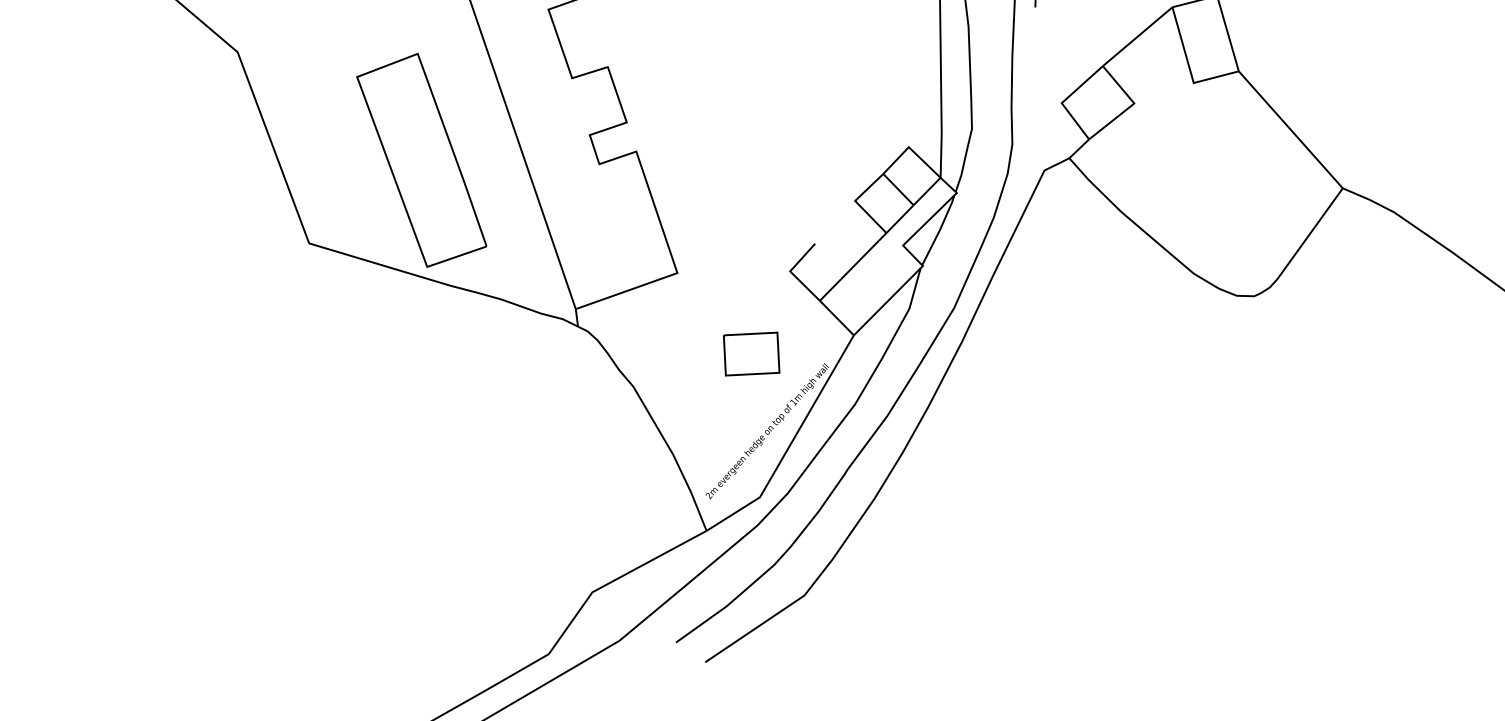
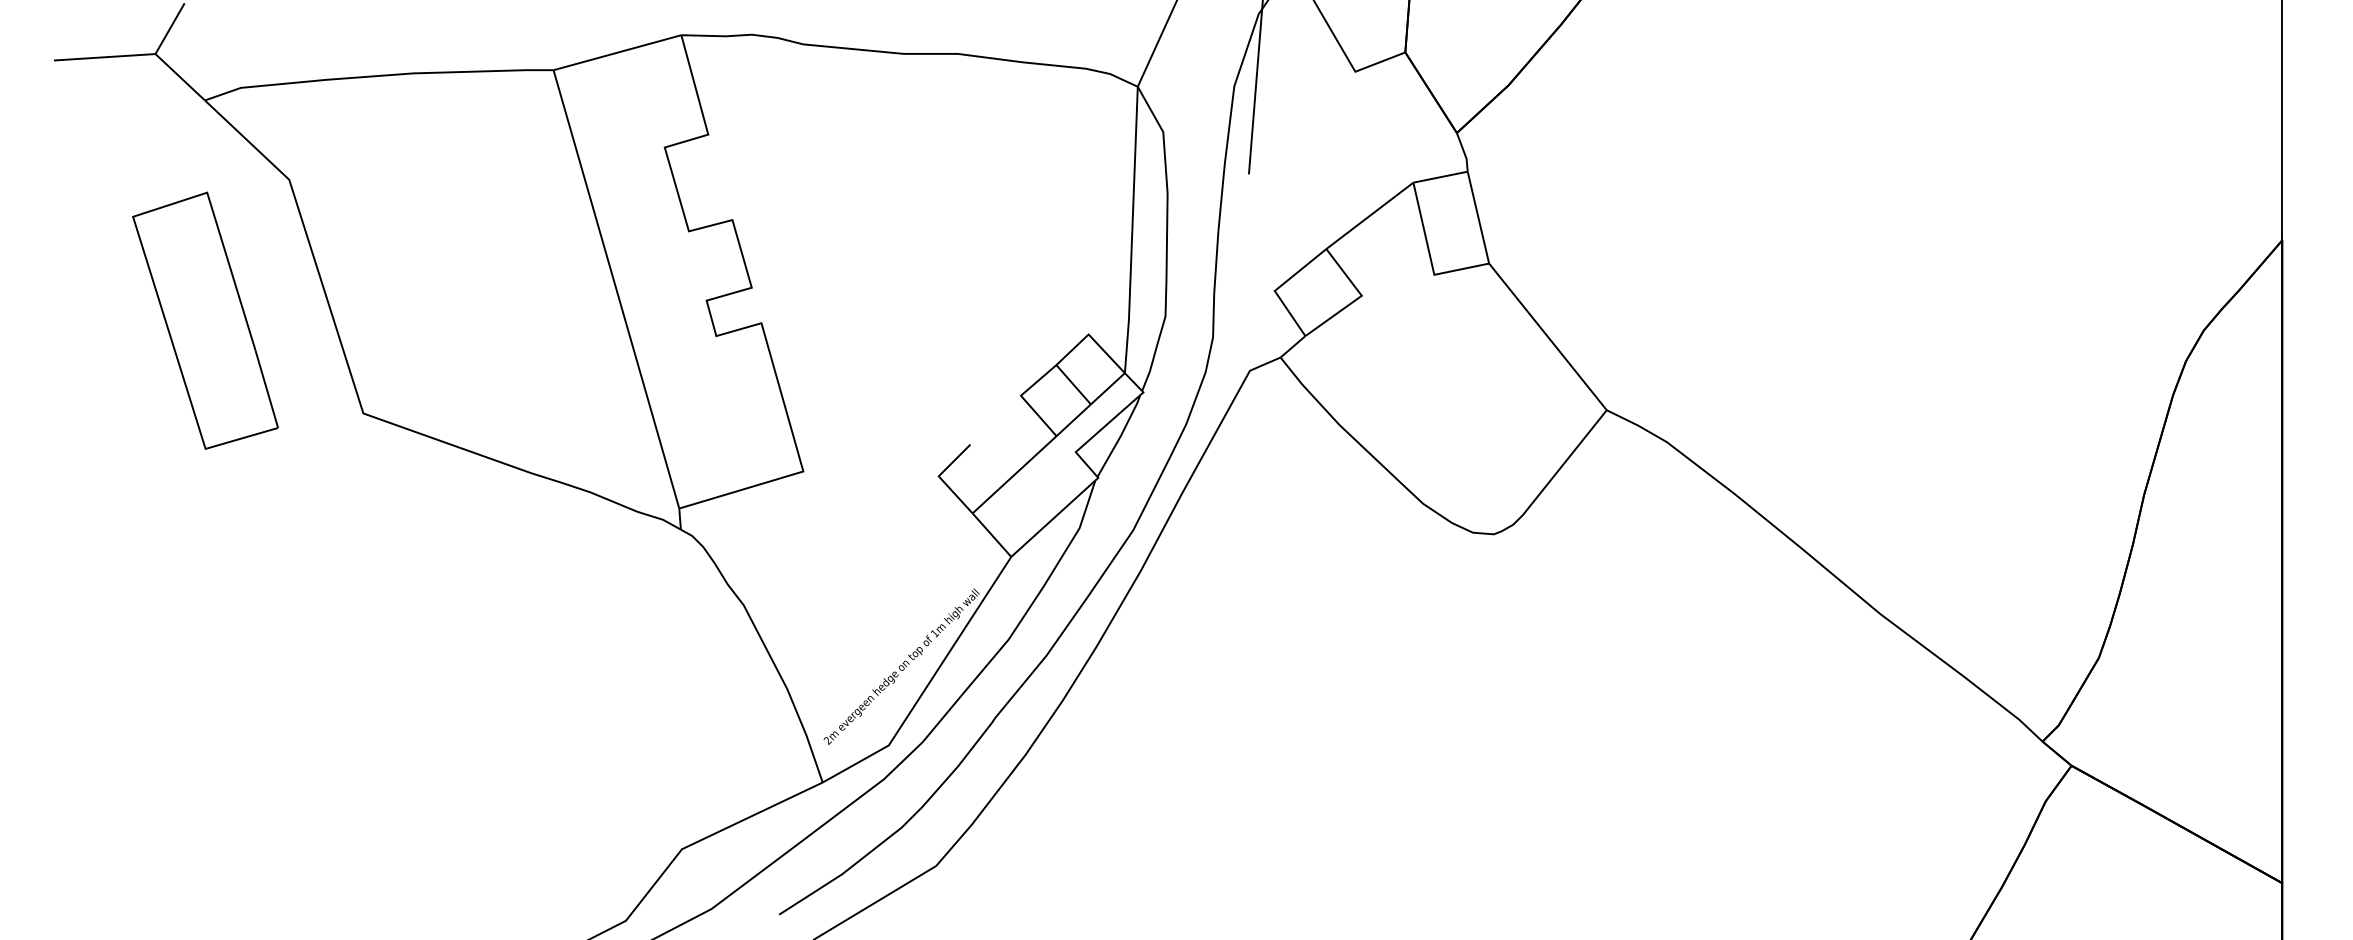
part: (421, 160) -> (205, 320), moved
part: (751, 353) -> (887, 572), removed

